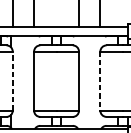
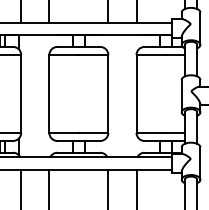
line: (12, 80) -> (21, 93), dashed -> solid
line: (100, 80) -> (136, 93), dashed -> solid

